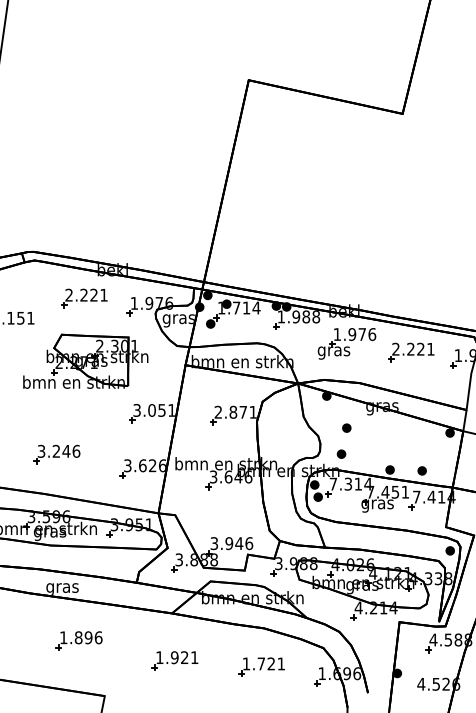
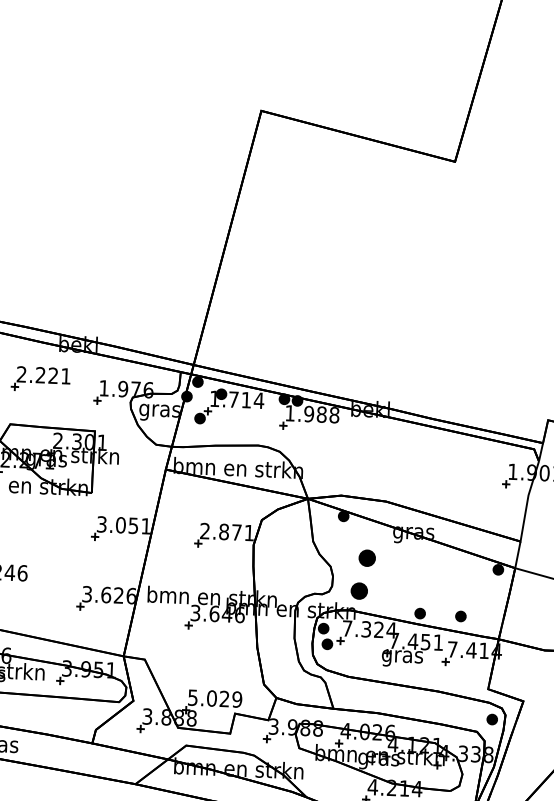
part: (346, 343) -> (371, 450), removed
part: (411, 352) -> (453, 465), removed
part: (346, 427) -> (367, 557), size x1.6
part: (341, 453) -> (359, 590), size x1.6
text: (357, 483) -> (378, 629), 7.314 -> 7.324
text: (232, 543) -> (216, 698), 3.946 -> 5.029

